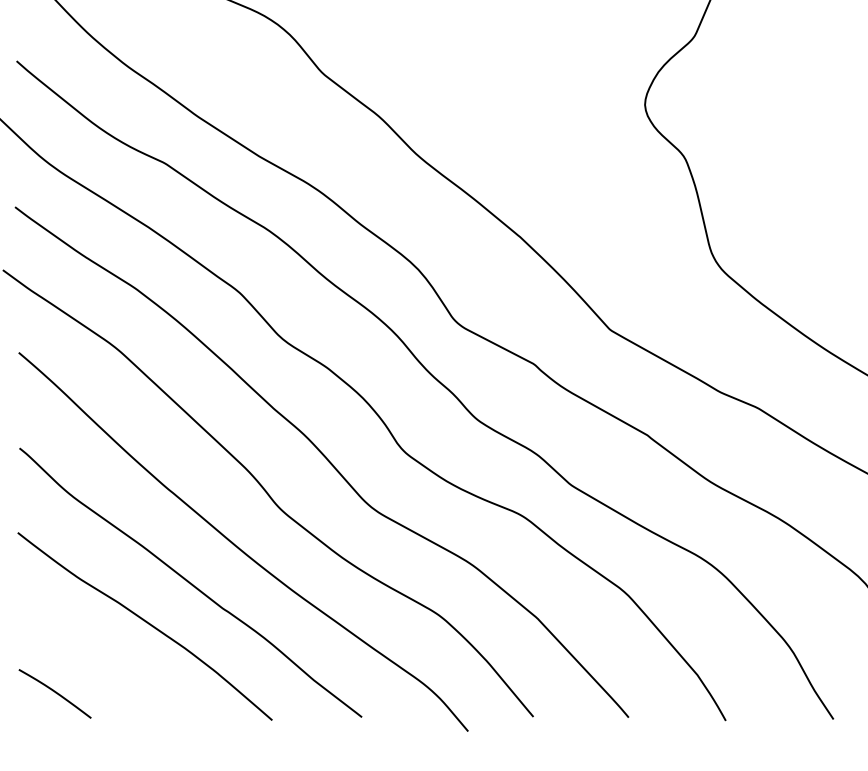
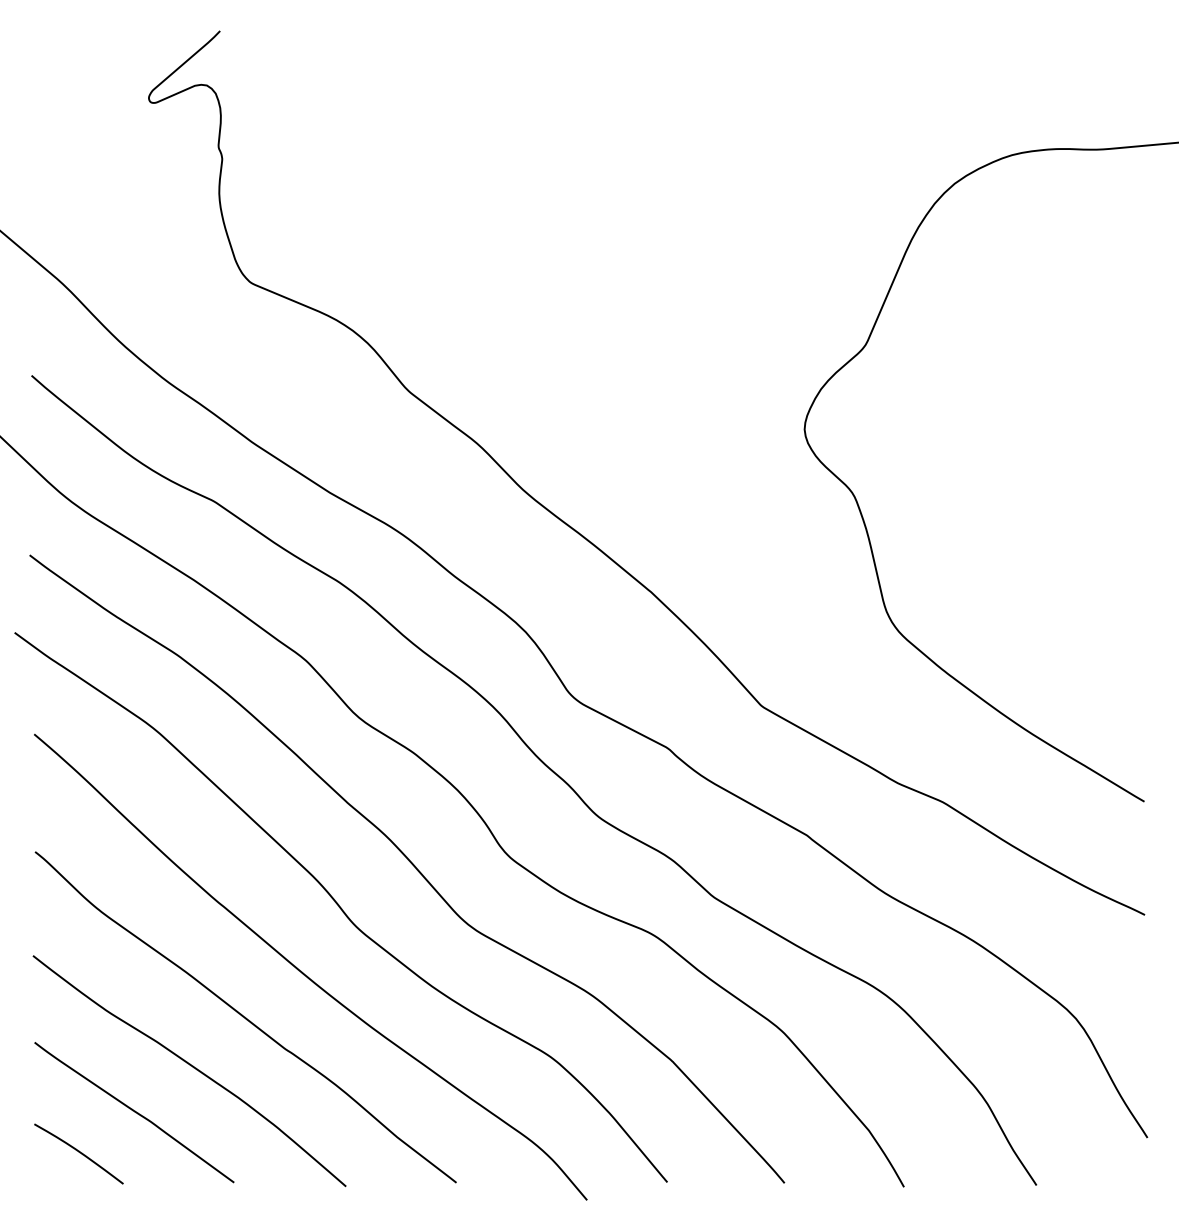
curve: (100, 660) -> (134, 1112), added

